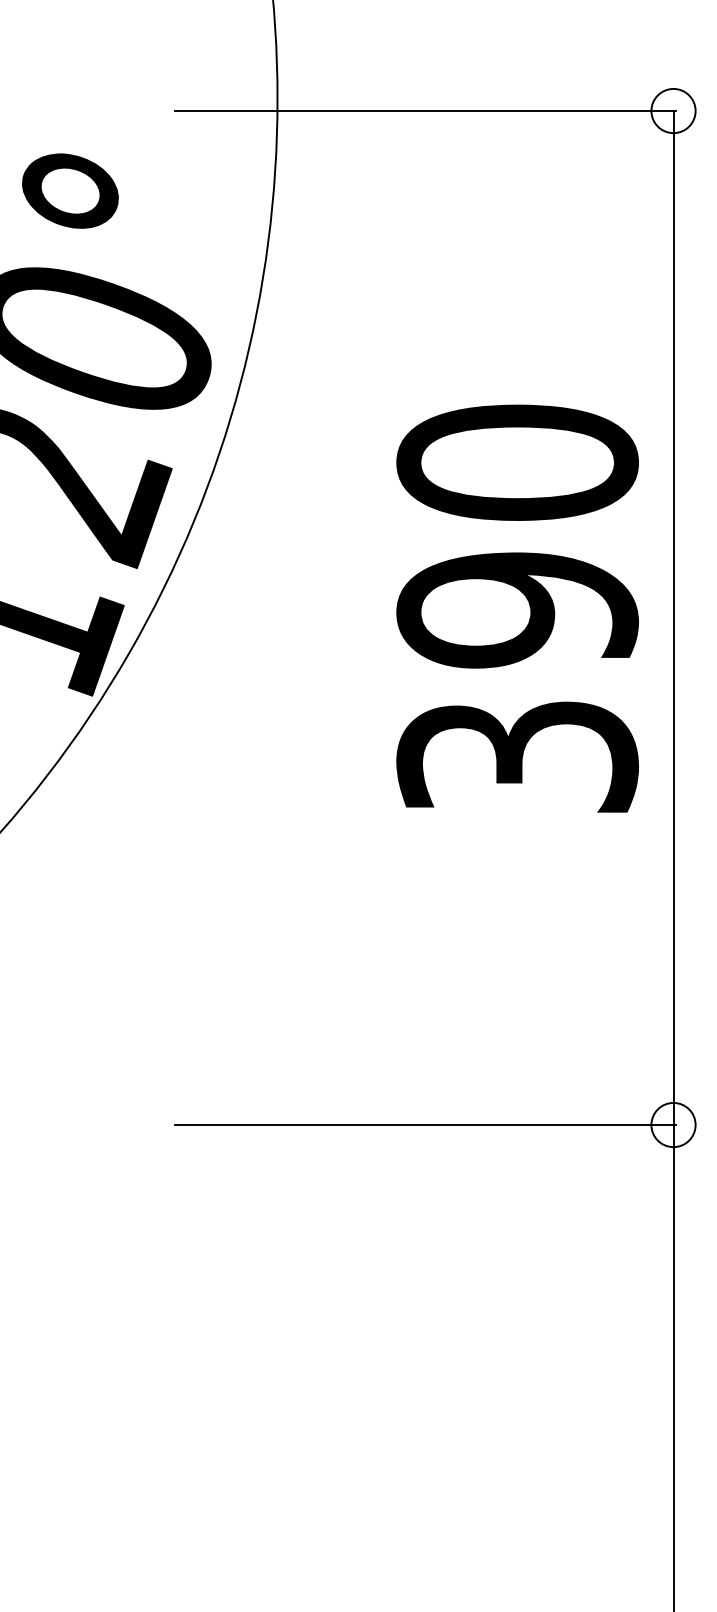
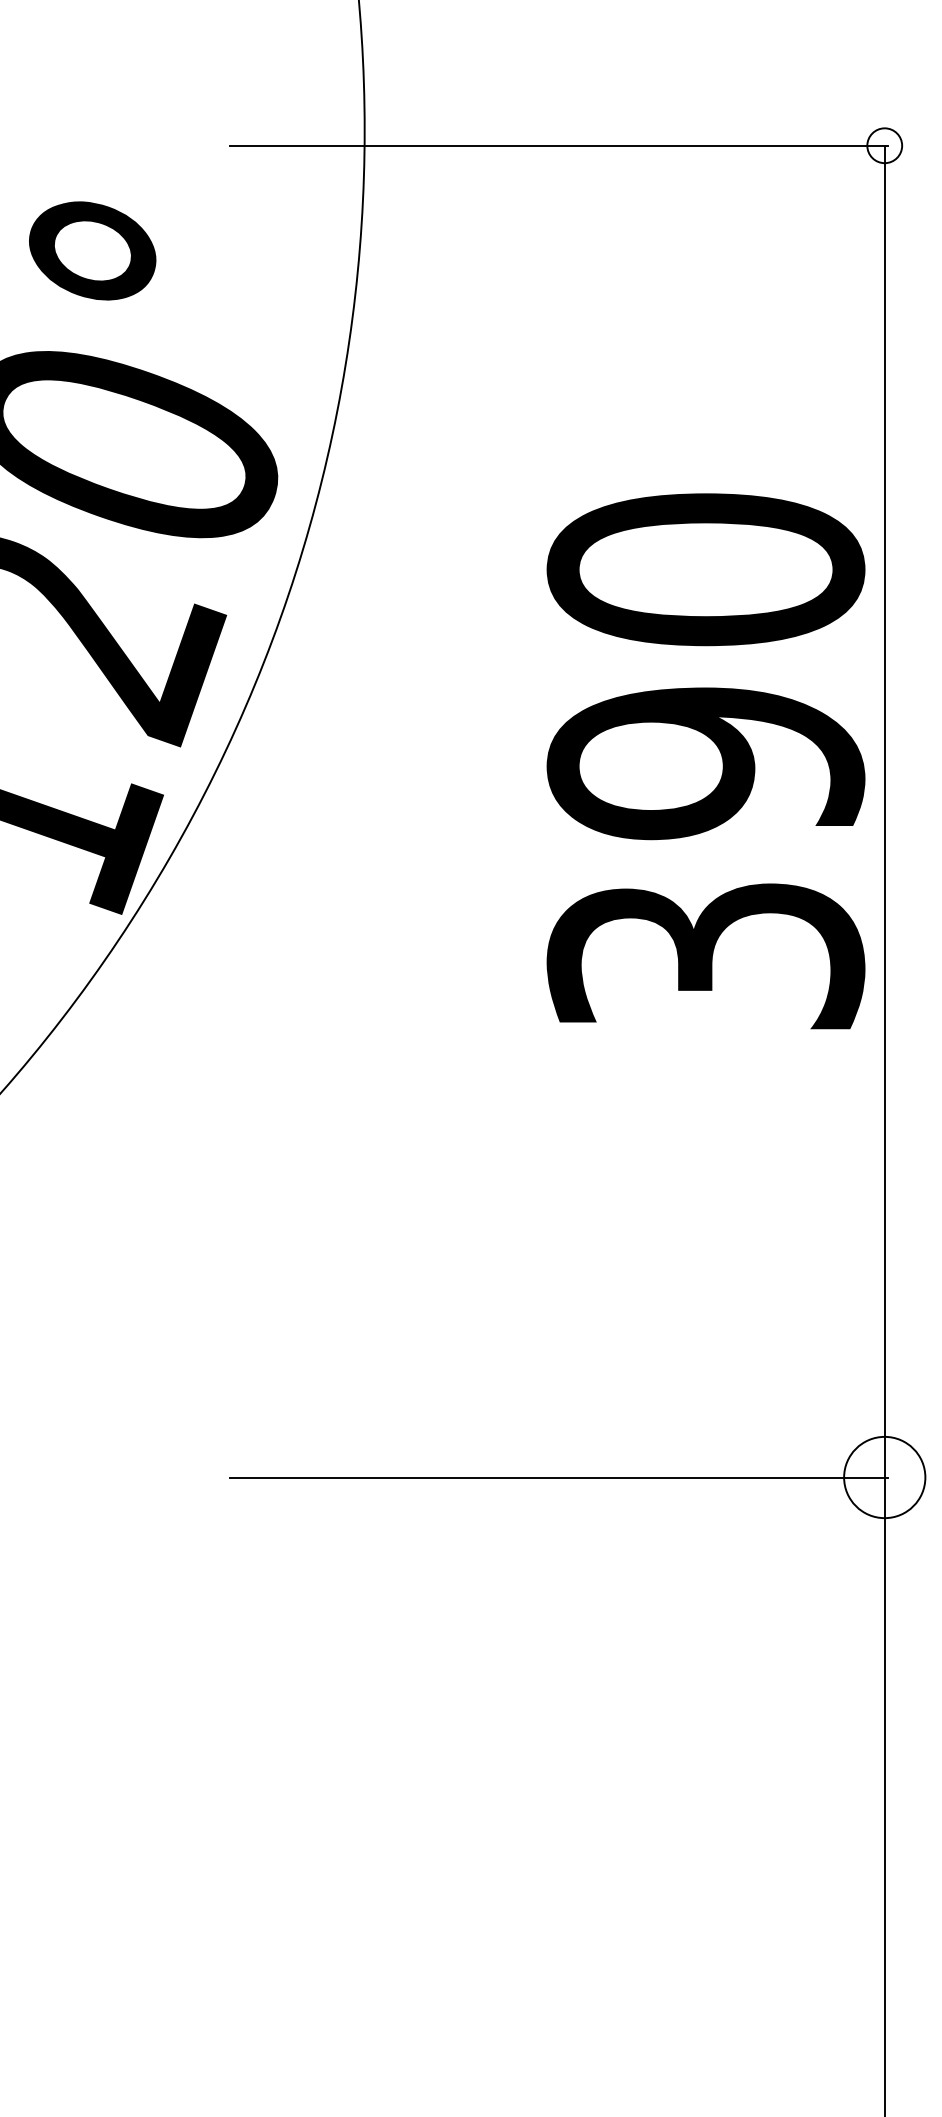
circle: (673, 110) -> (884, 145), size x0.6
text: (517, 608) -> (705, 761), moved
circle: (673, 1125) -> (884, 1477), size x1.4

